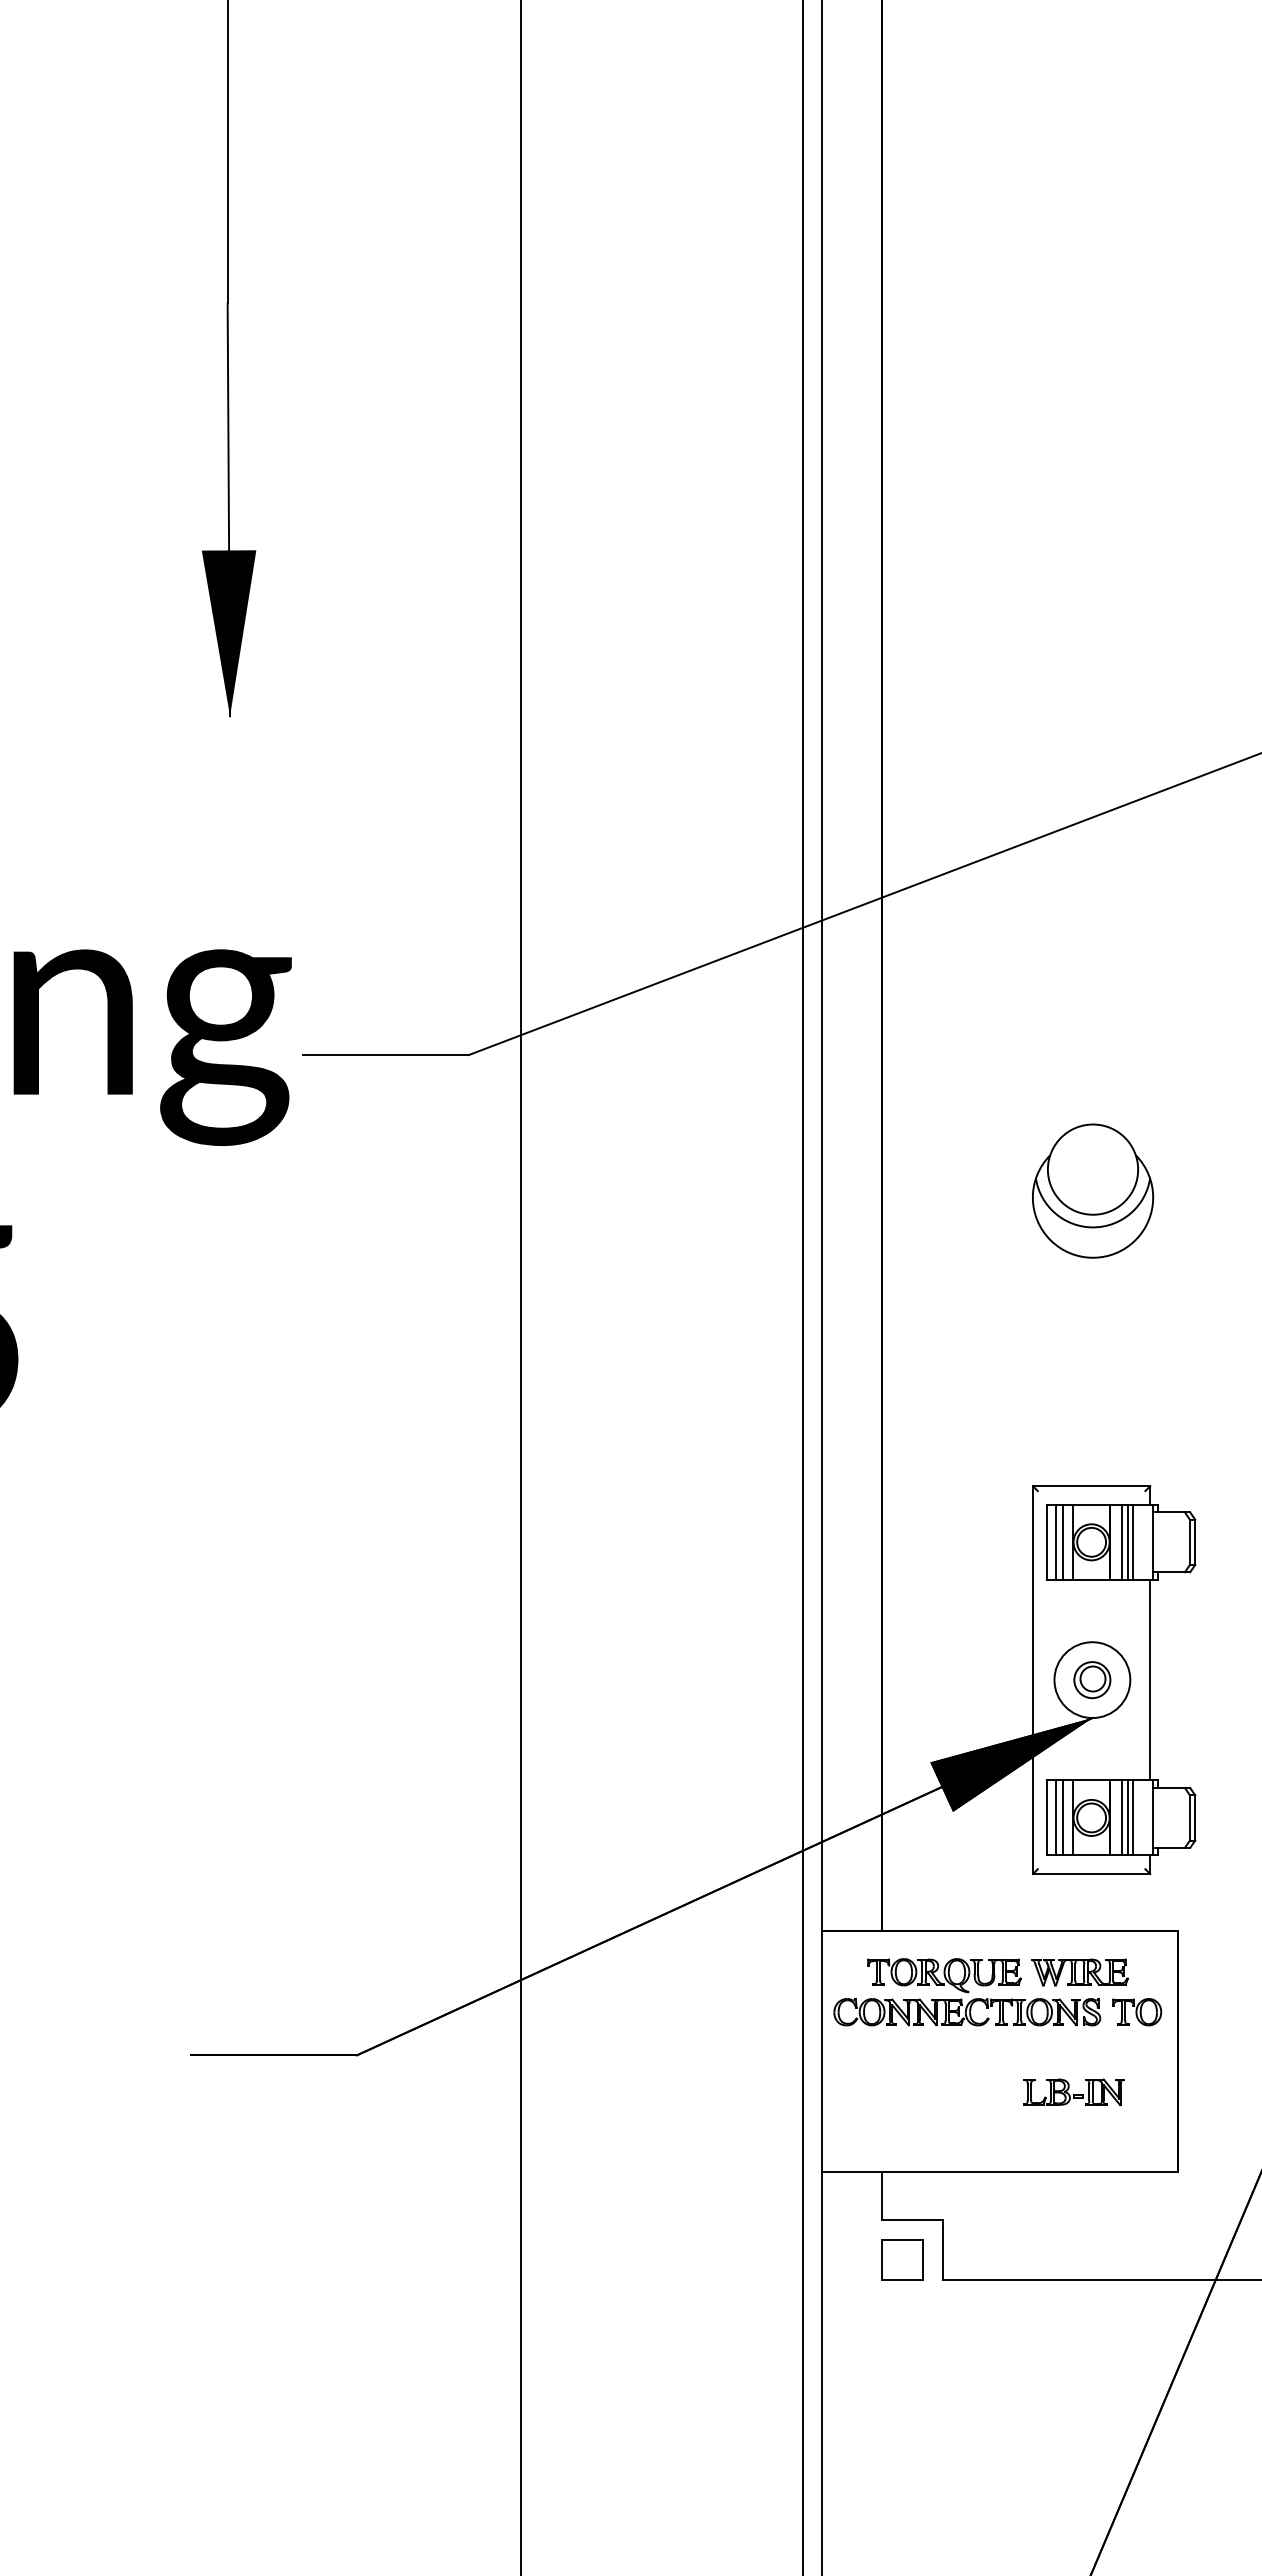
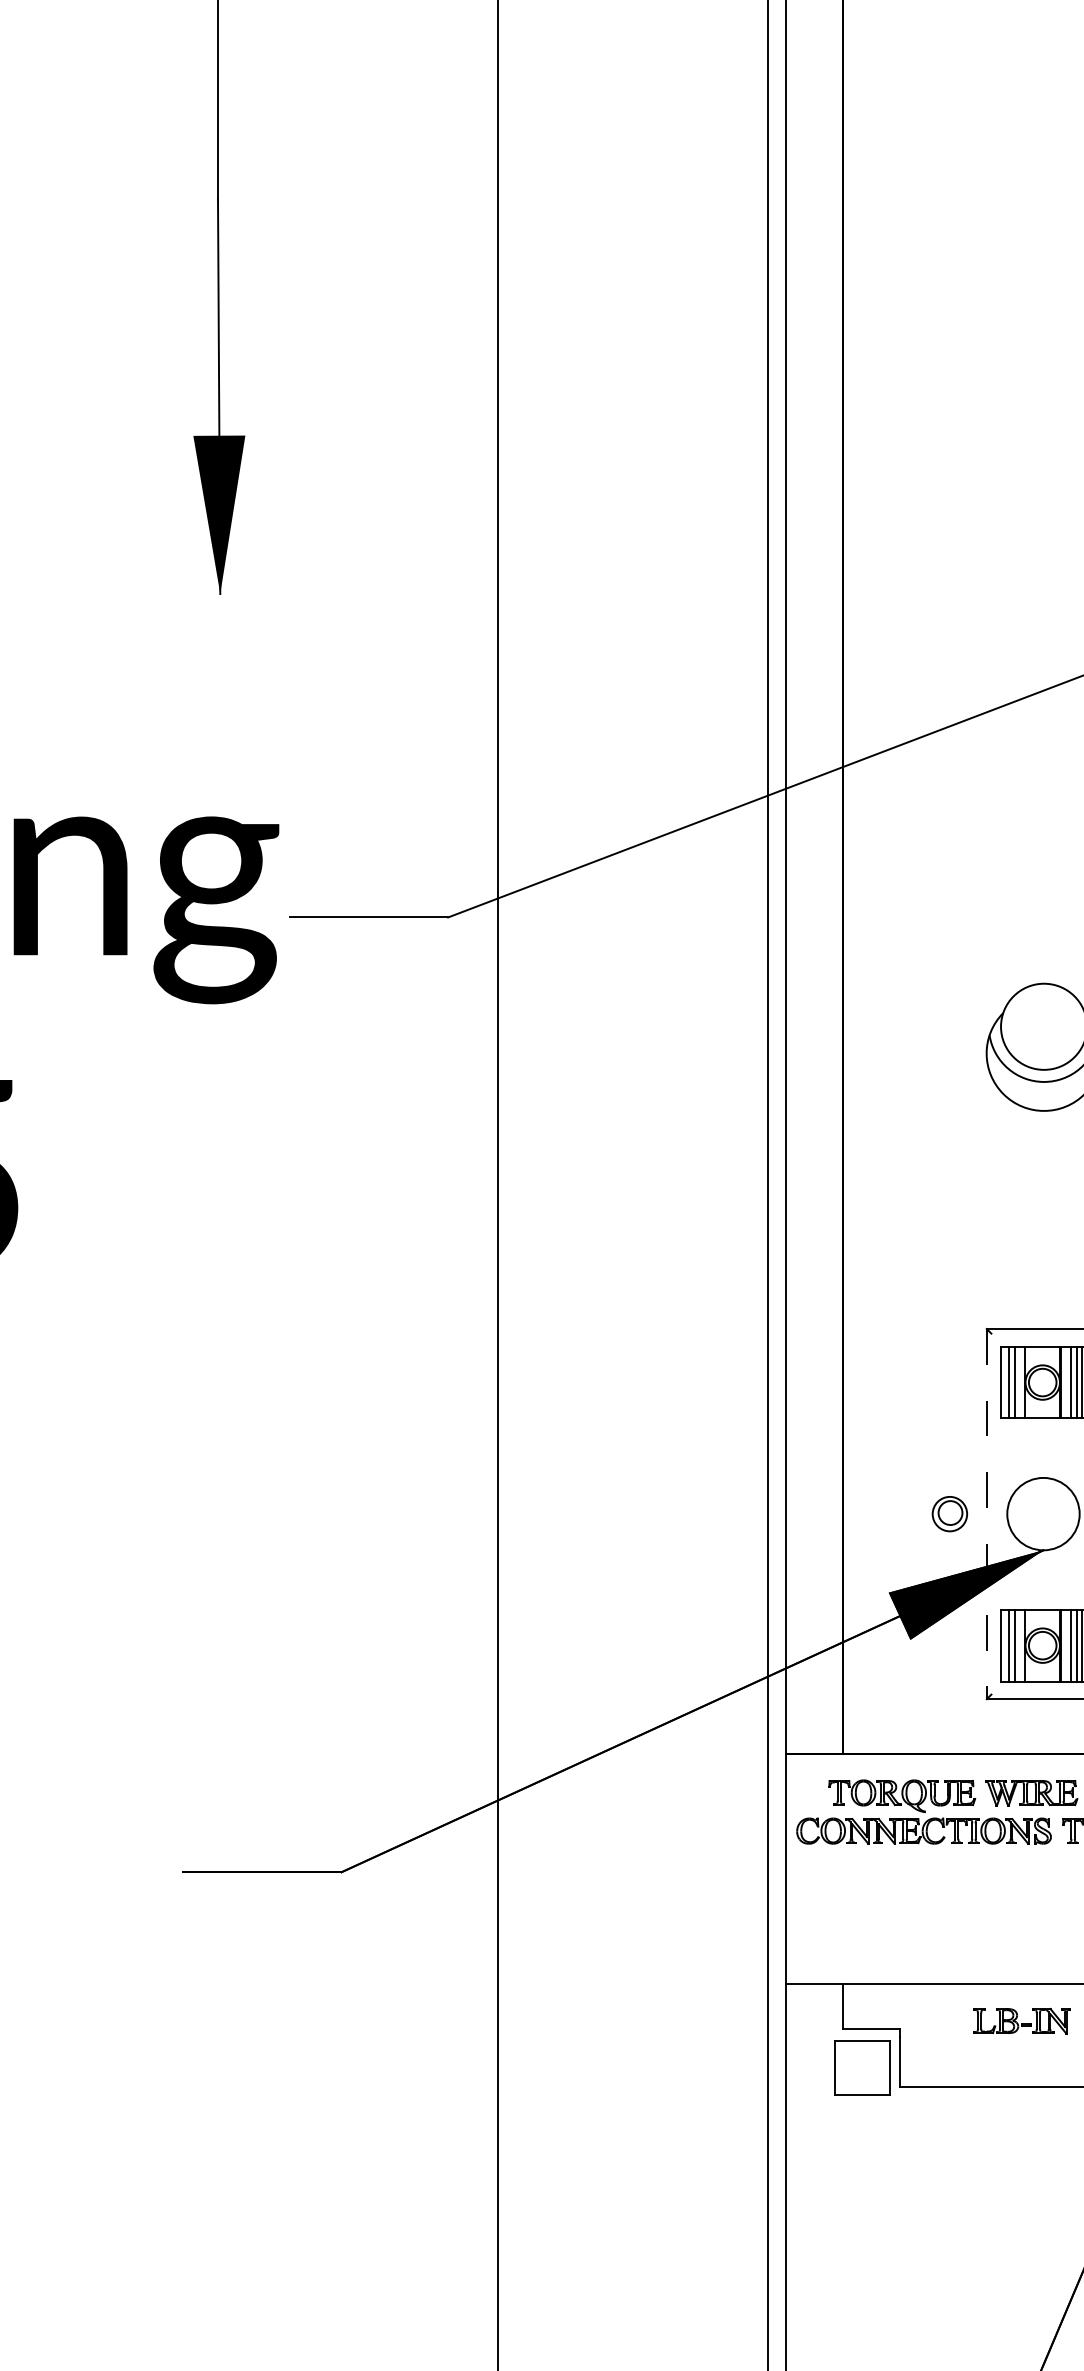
line: (1033, 1680) -> (987, 1514), solid -> dashed
part: (1092, 1680) -> (950, 1514), moved
part: (1073, 2092) -> (1021, 2021), moved
part: (902, 2259) -> (862, 2067), size x1.4

